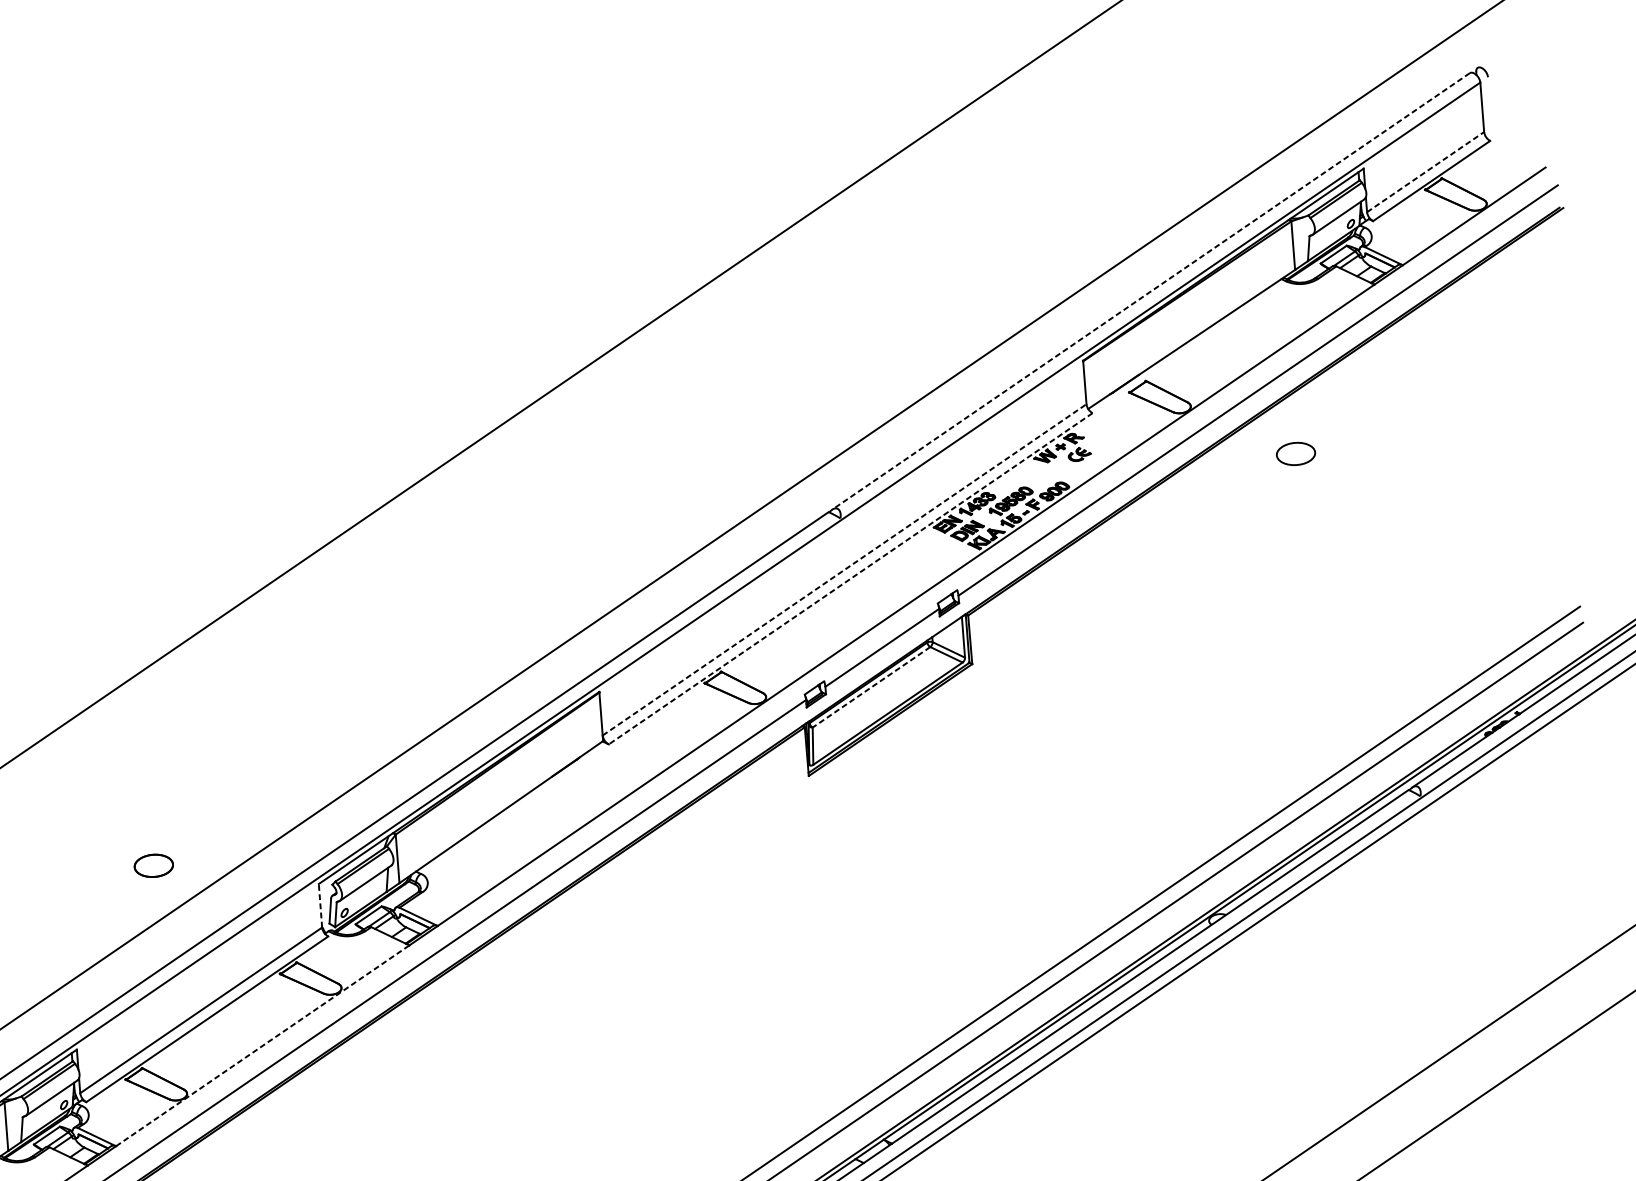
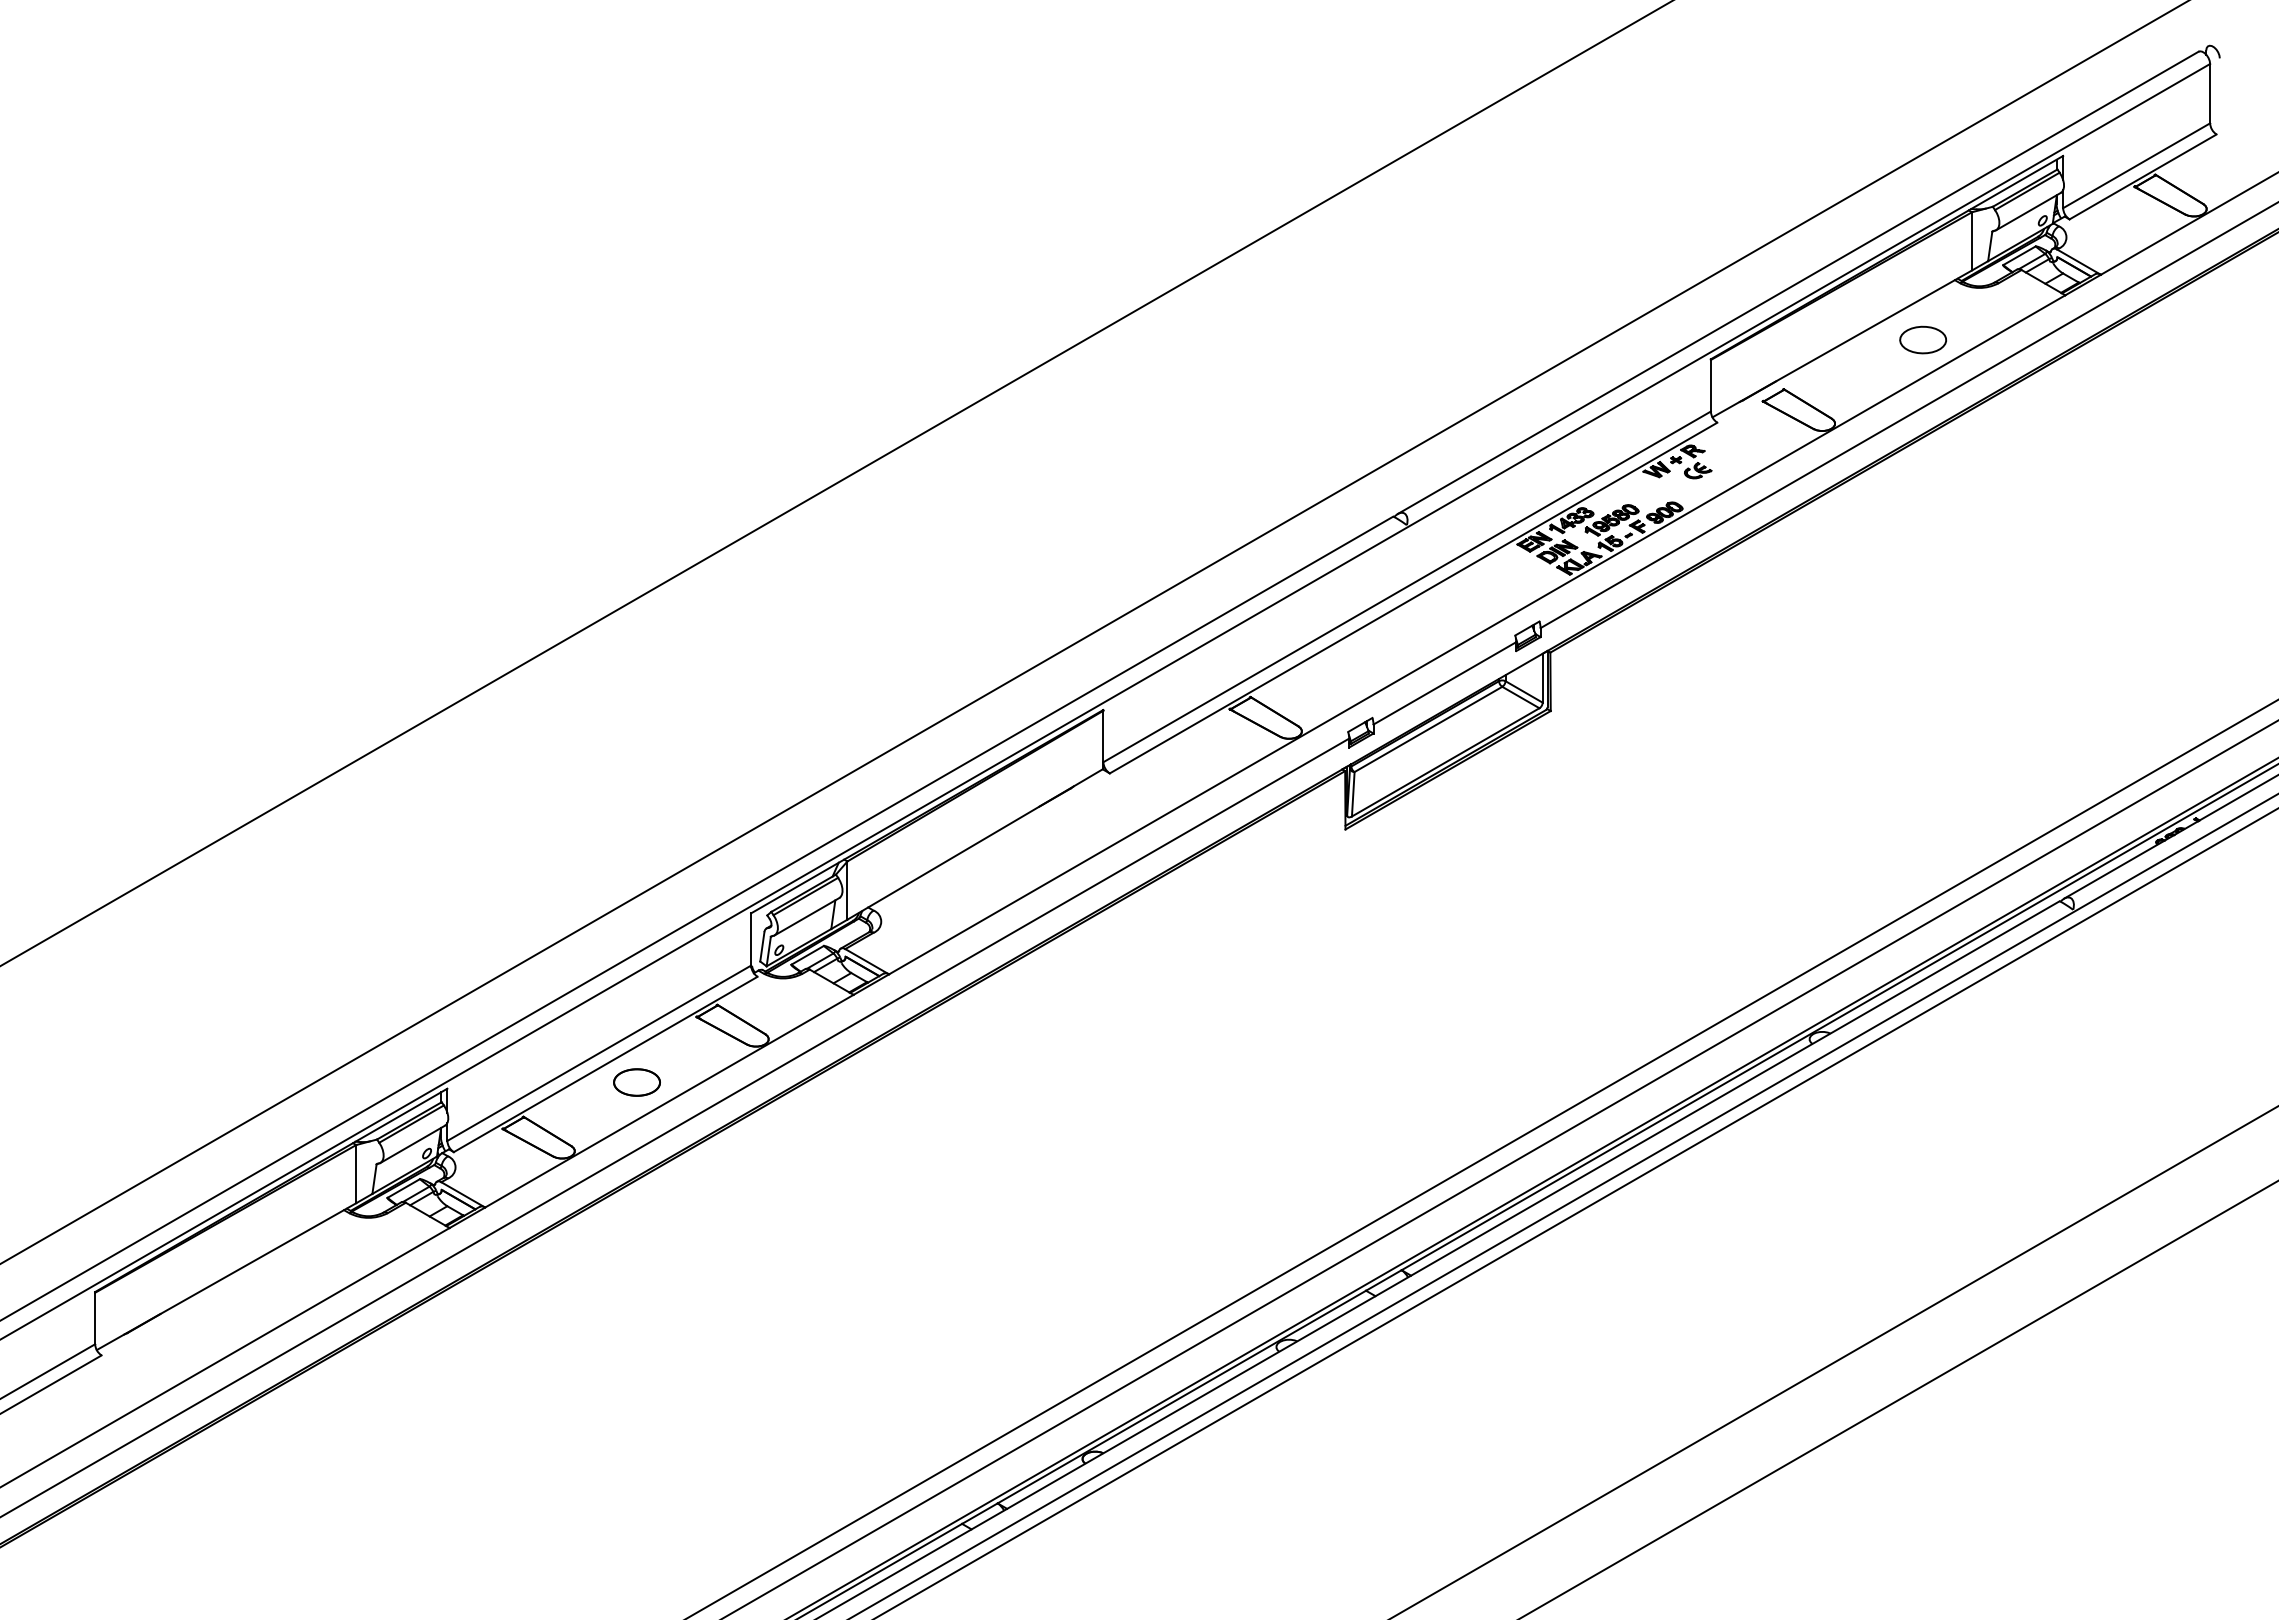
line: (1425, 171) -> (2136, 165), dashed -> solid
line: (1150, 291) -> (1797, 283), dashed -> solid
part: (1296, 453) -> (1923, 339), moved
line: (844, 569) -> (1407, 586), dashed -> solid
line: (850, 579) -> (1413, 598), dashed -> solid
line: (871, 687) -> (1428, 729), dashed -> solid
part: (153, 865) -> (636, 1082), moved
line: (320, 904) -> (751, 938), dashed -> solid
line: (262, 1046) -> (669, 1101), dashed -> solid

